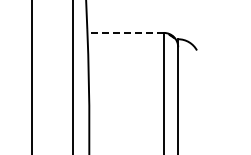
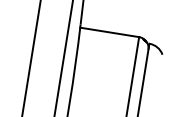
line: (125, 32) -> (109, 32), dashed -> solid

